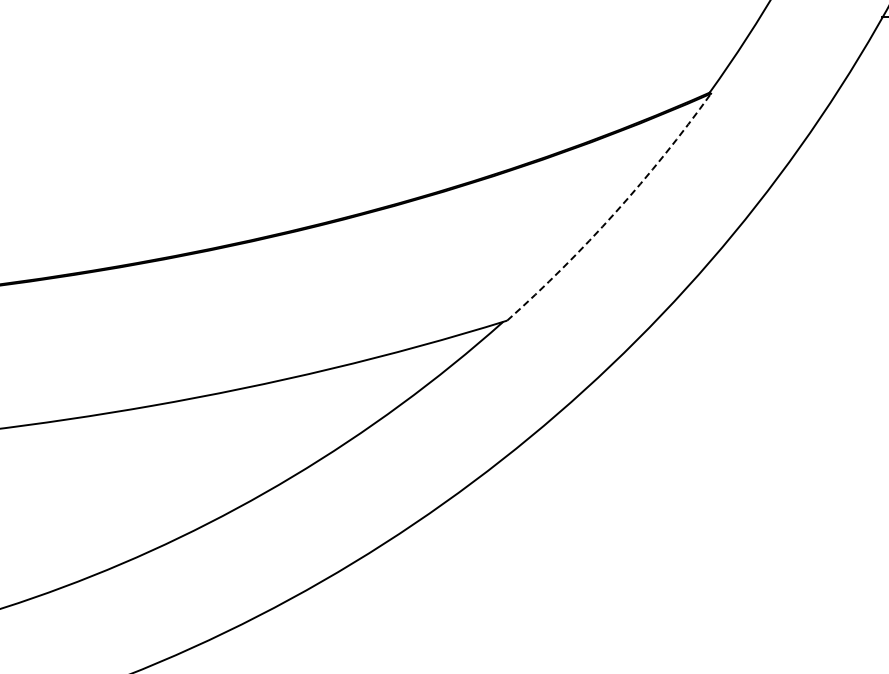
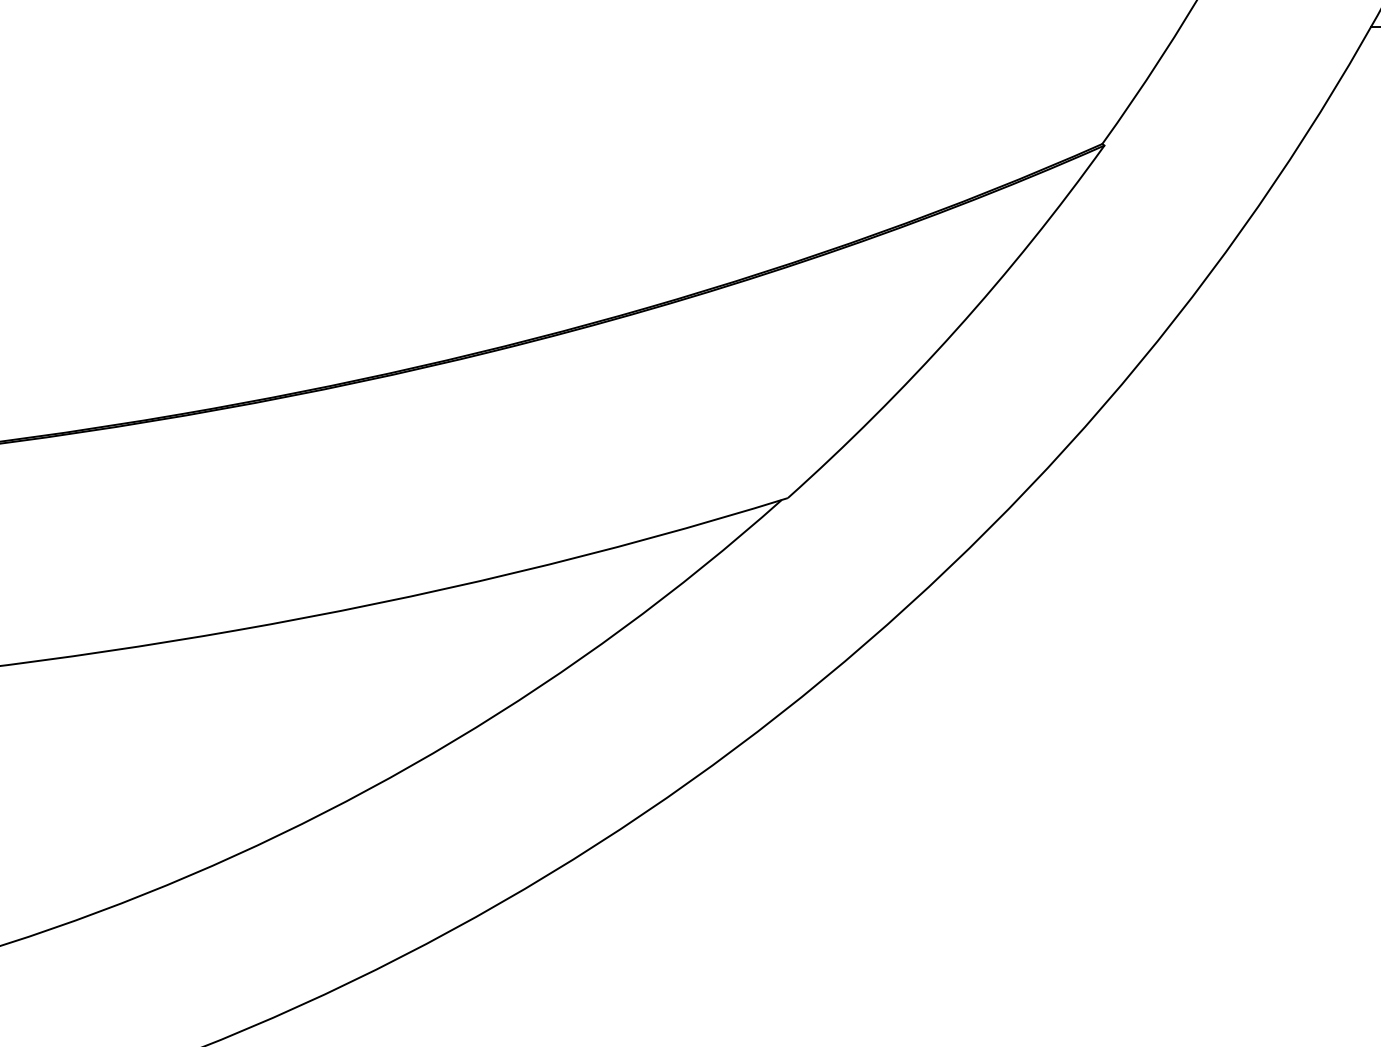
arc: (615, 212) -> (956, 330), dashed -> solid

